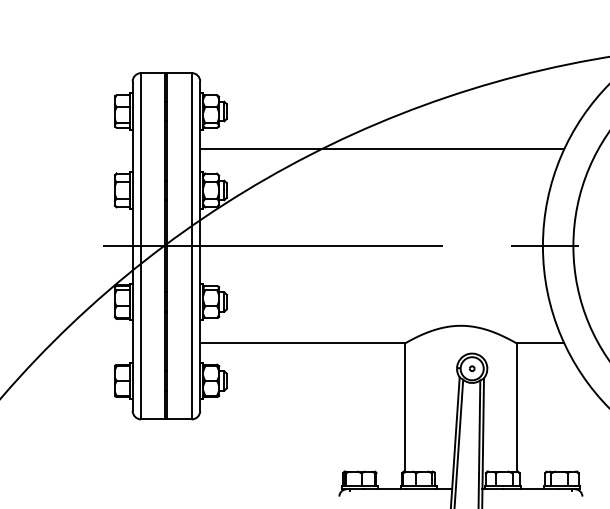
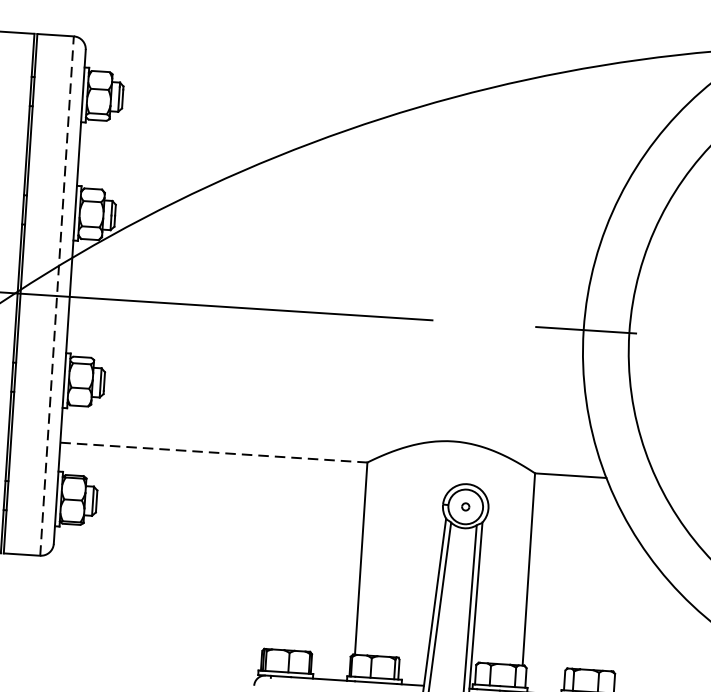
line: (382, 149) -> (352, 169), removed
line: (191, 245) -> (56, 294), solid -> dashed
line: (303, 343) -> (215, 452), solid -> dashed

